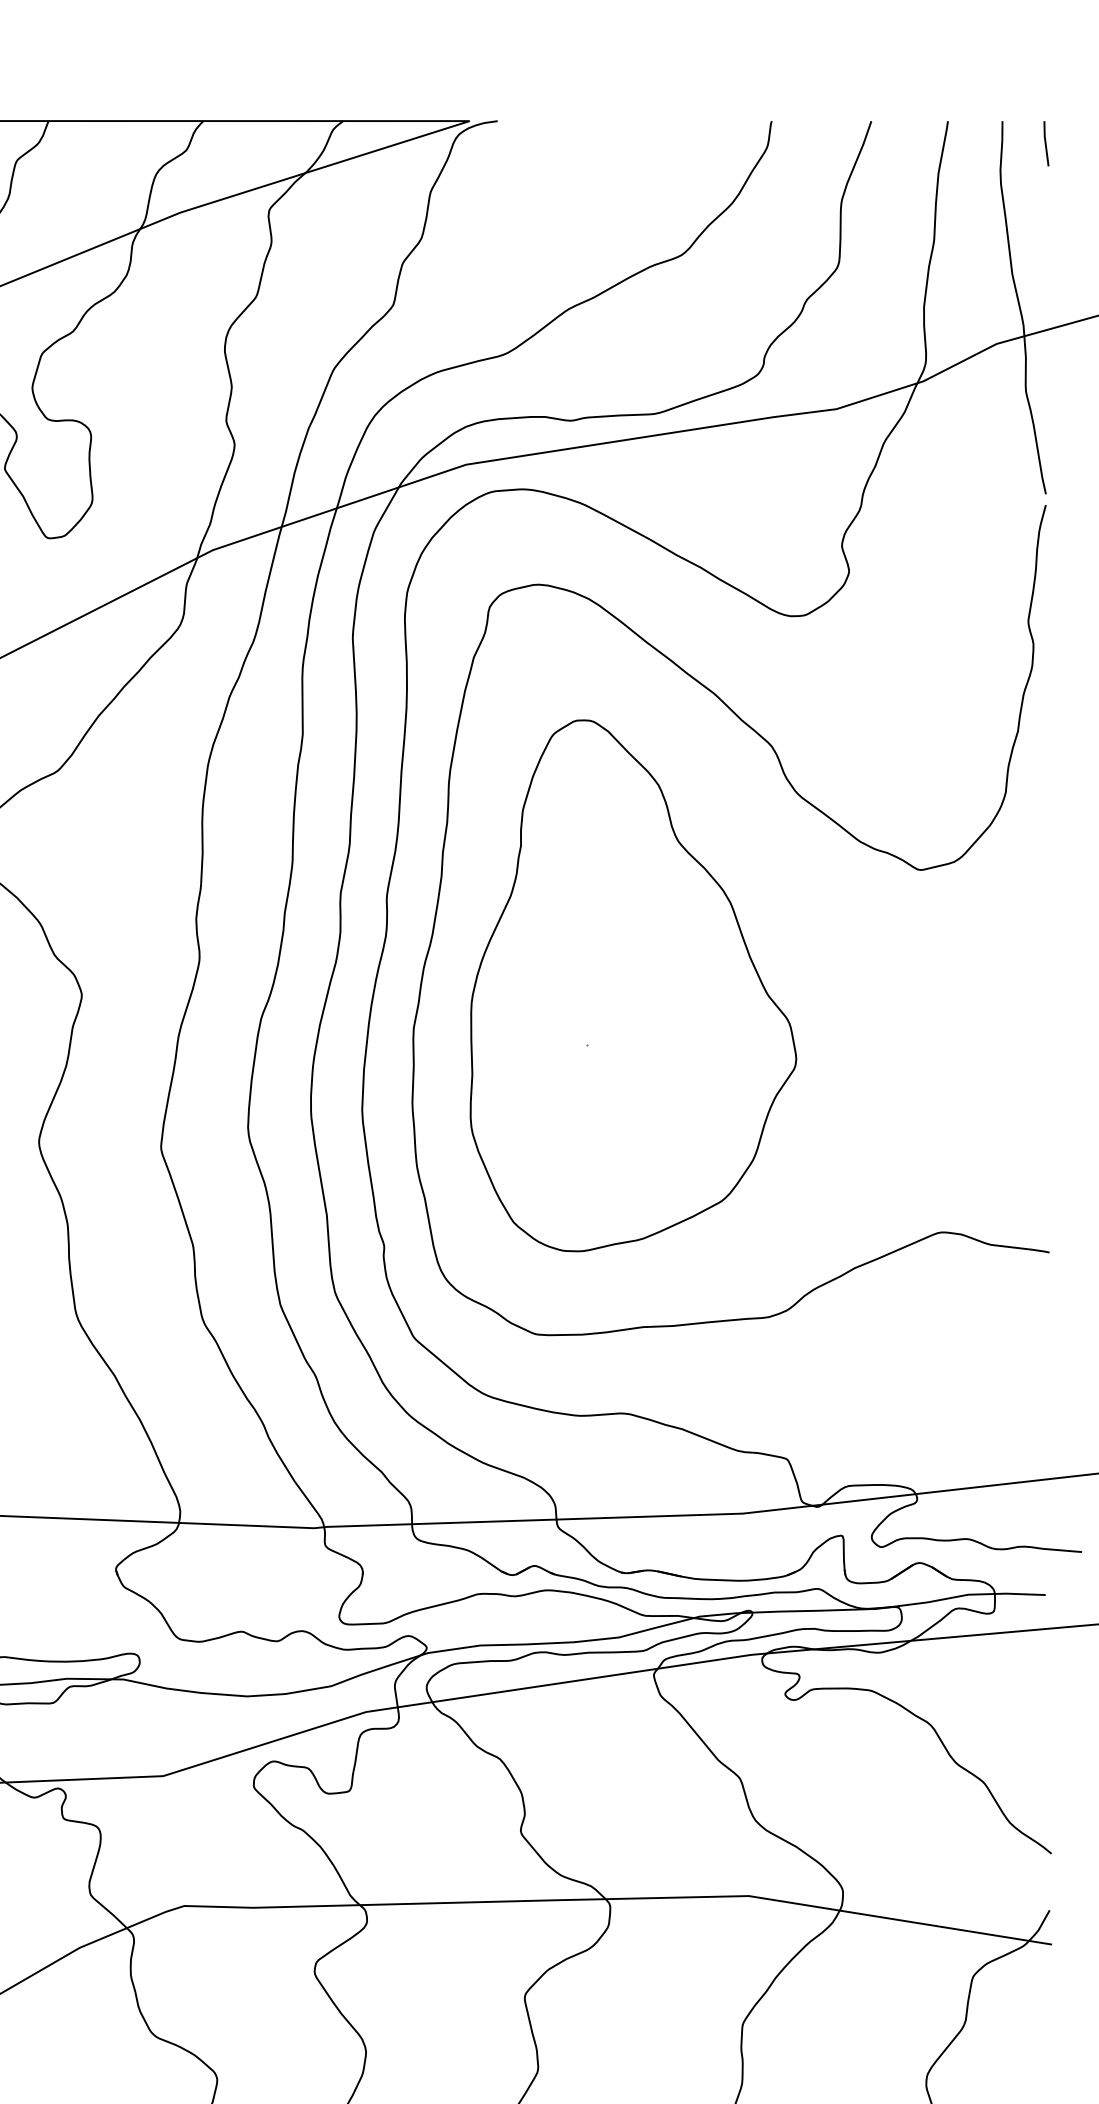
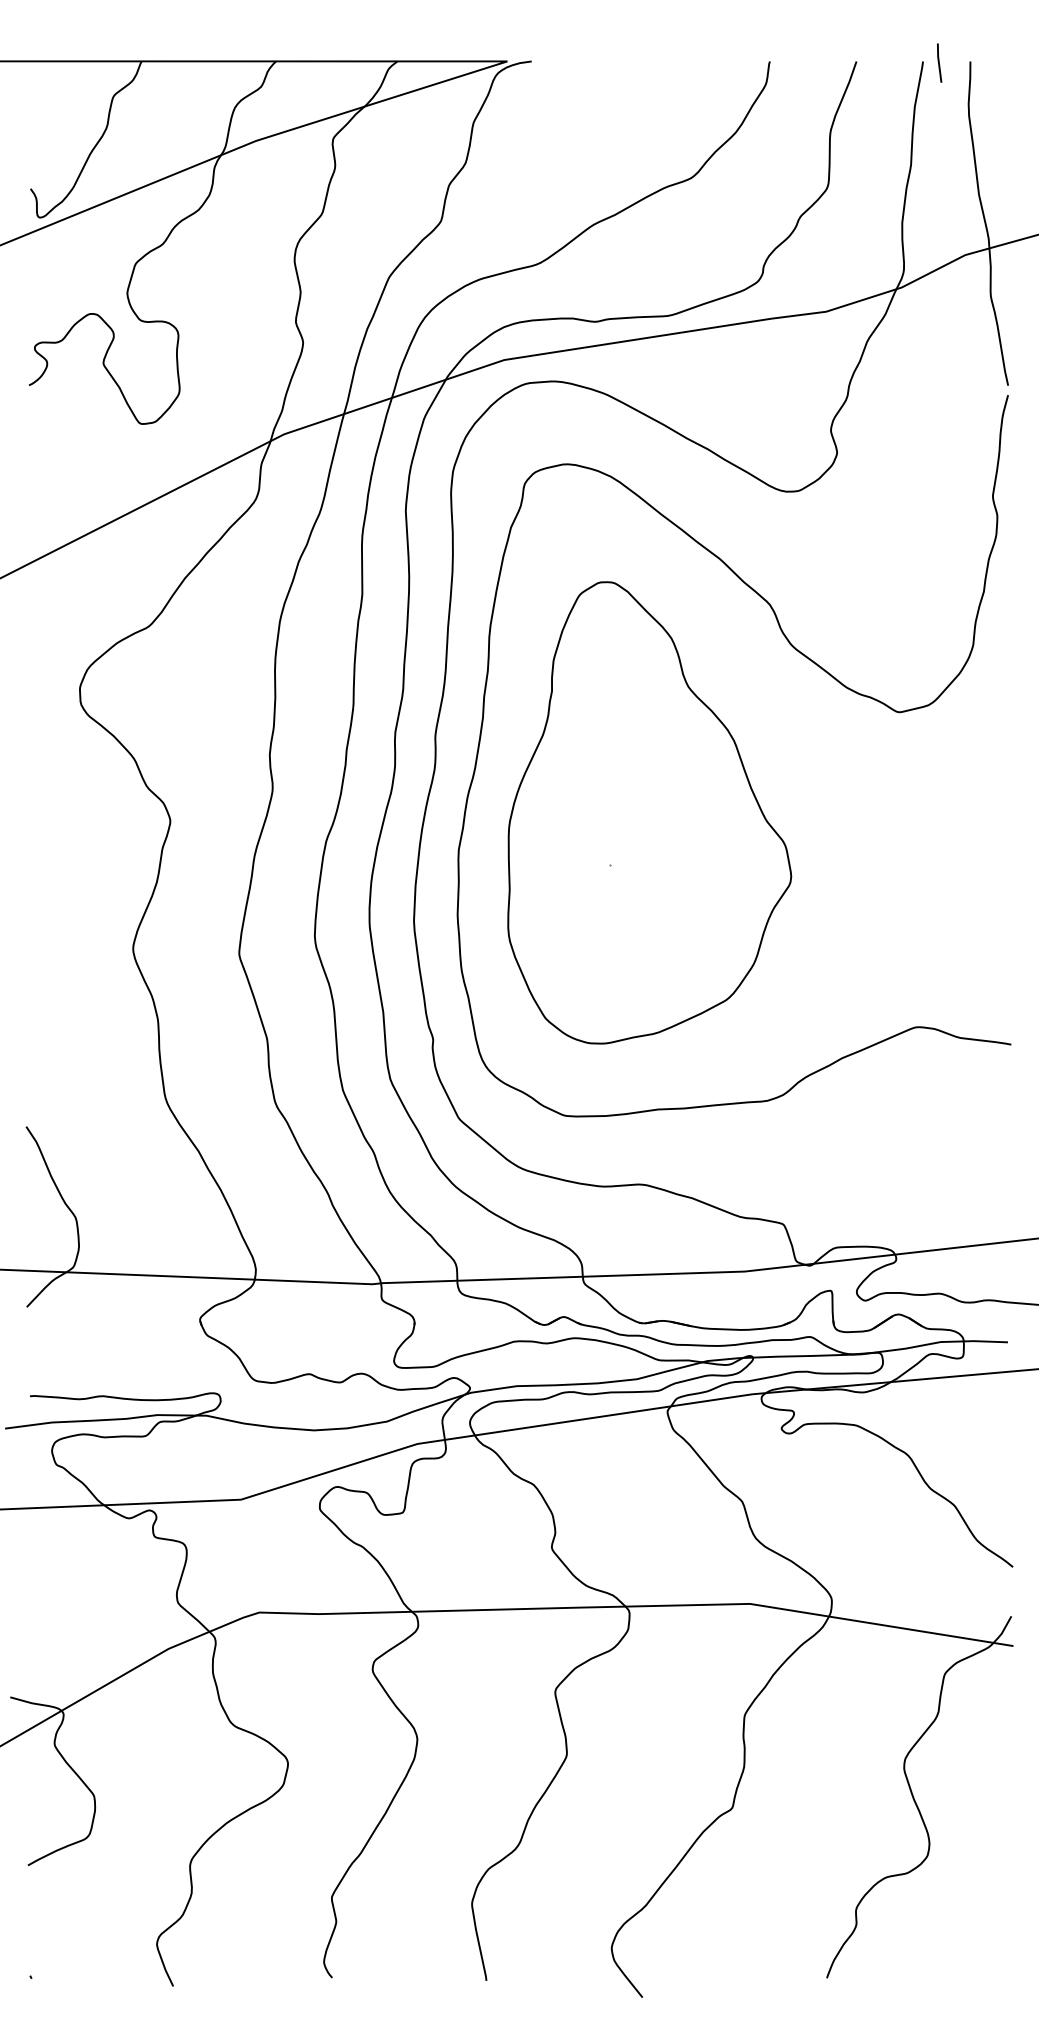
line: (1046, 143) -> (939, 62), moved

